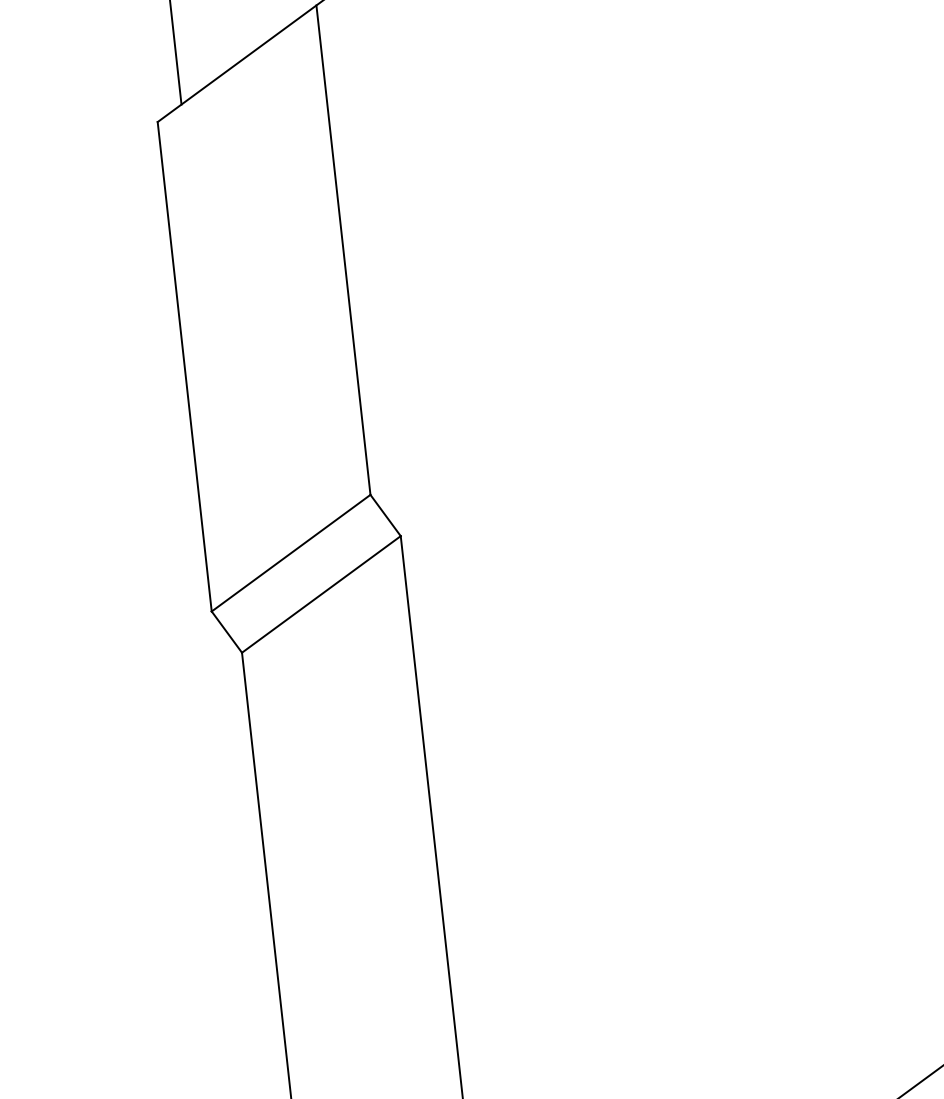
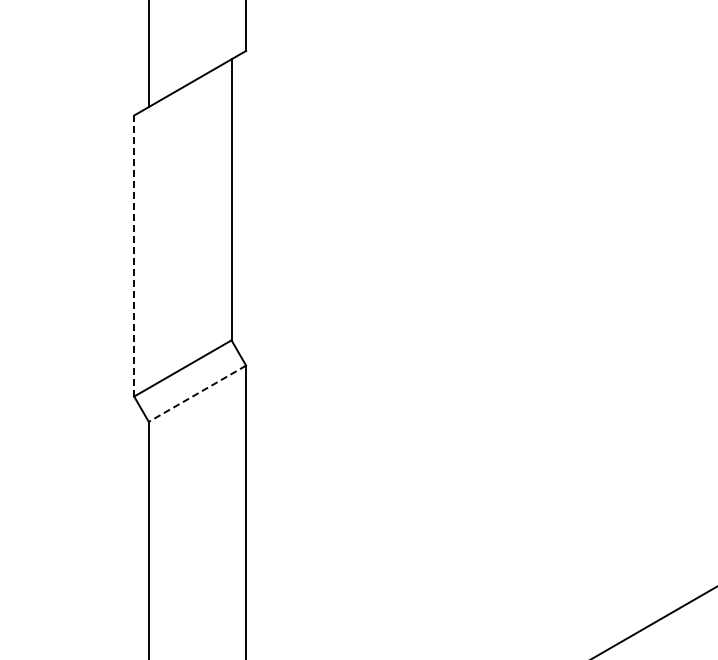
line: (185, 367) -> (134, 256), solid -> dashed
line: (321, 595) -> (197, 394), solid -> dashed

